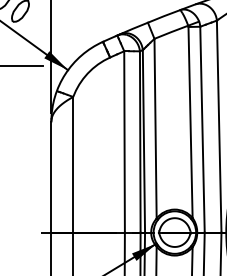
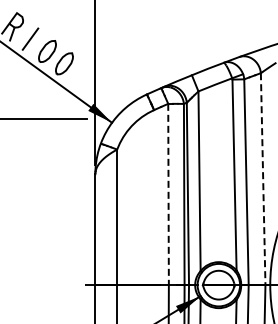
line: (219, 126) -> (263, 179), solid -> dashed
line: (124, 141) -> (168, 194), solid -> dashed

